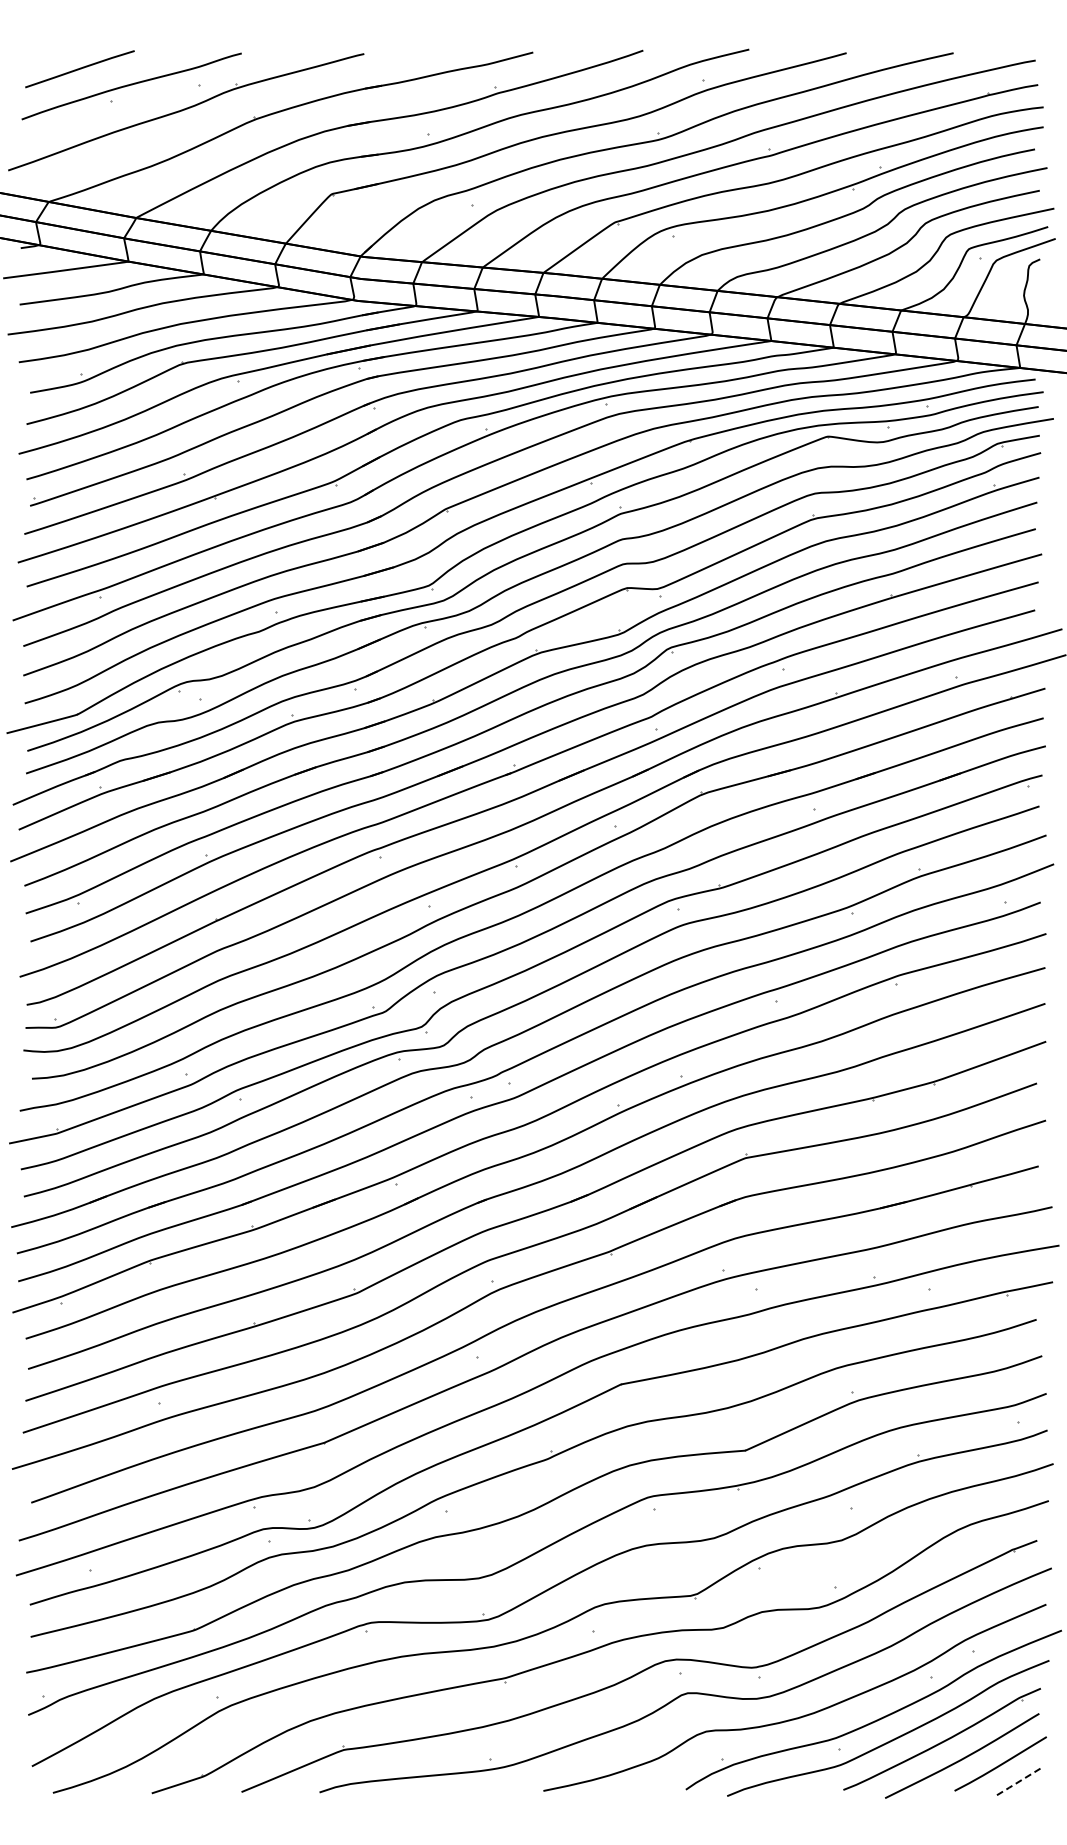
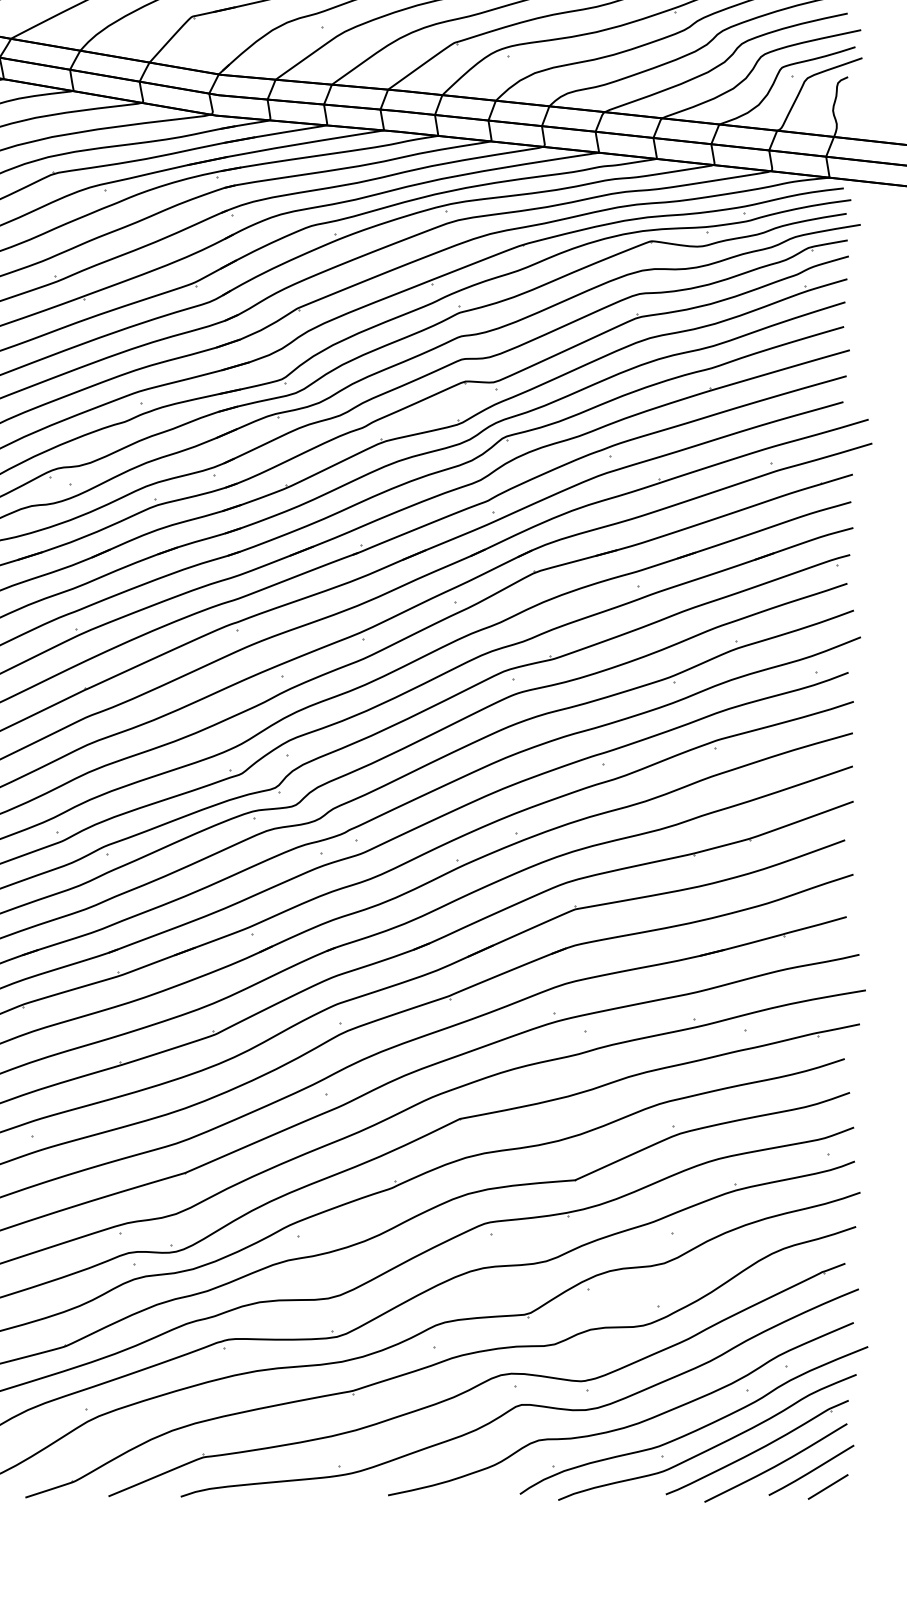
line: (1018, 1782) -> (827, 1487), dashed -> solid

